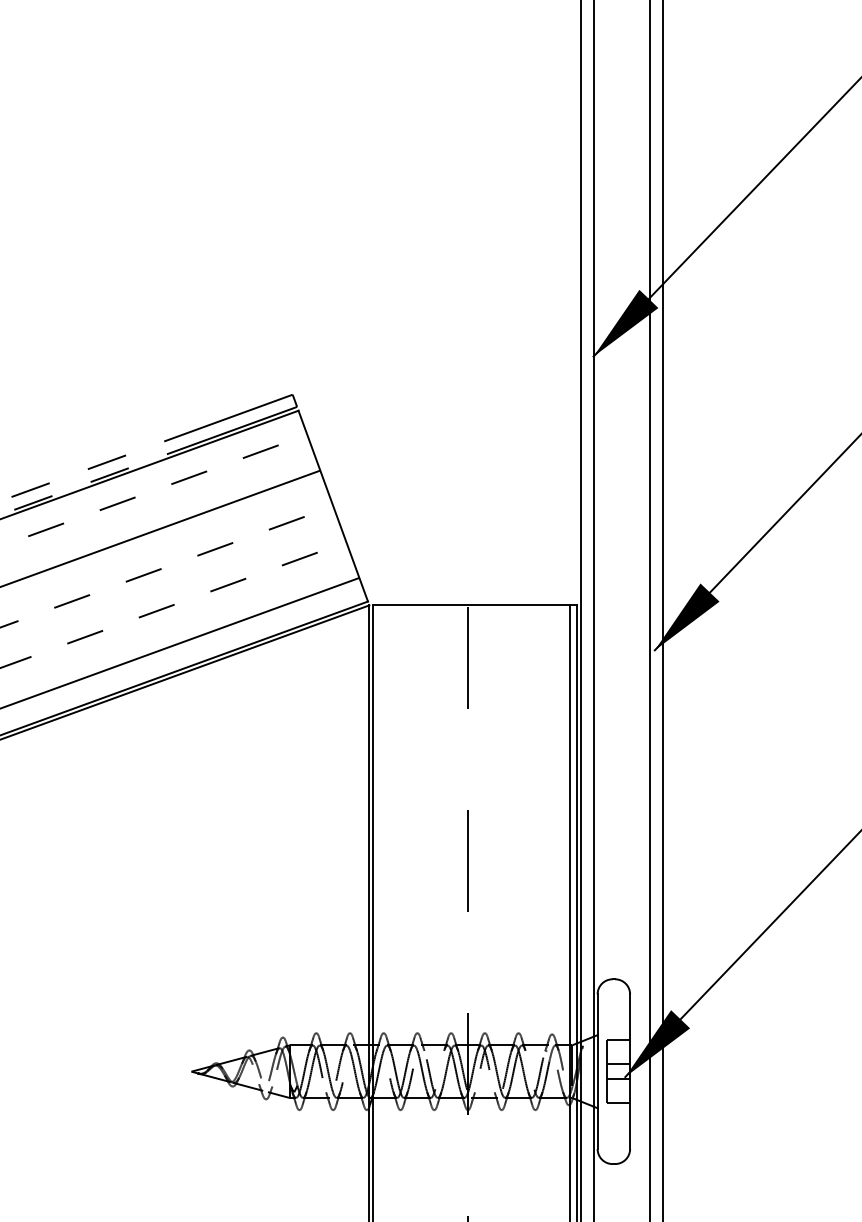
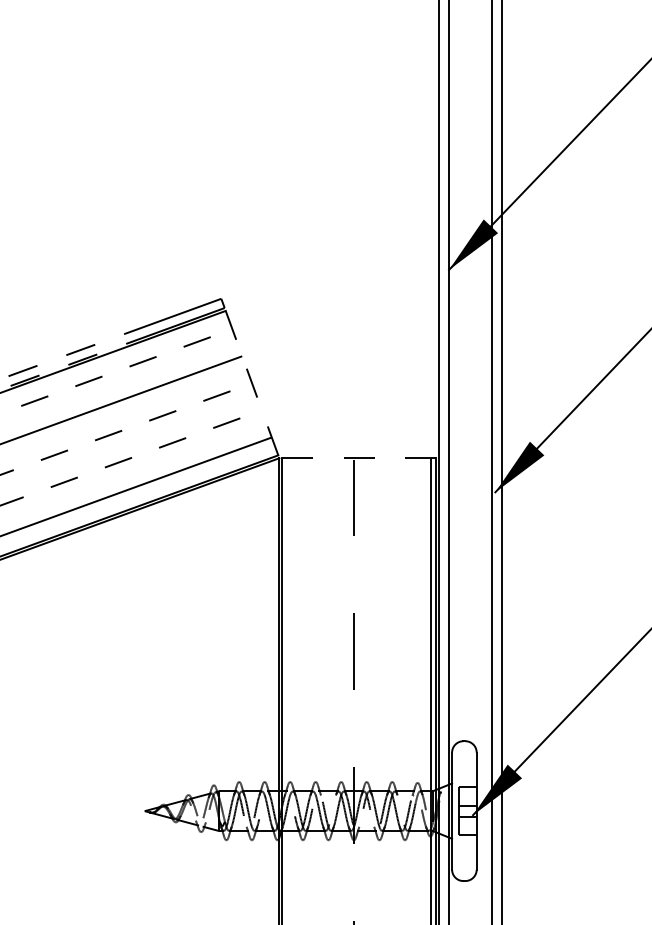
line: (333, 506) -> (252, 383), solid -> dashed
line: (474, 605) -> (358, 458), solid -> dashed

